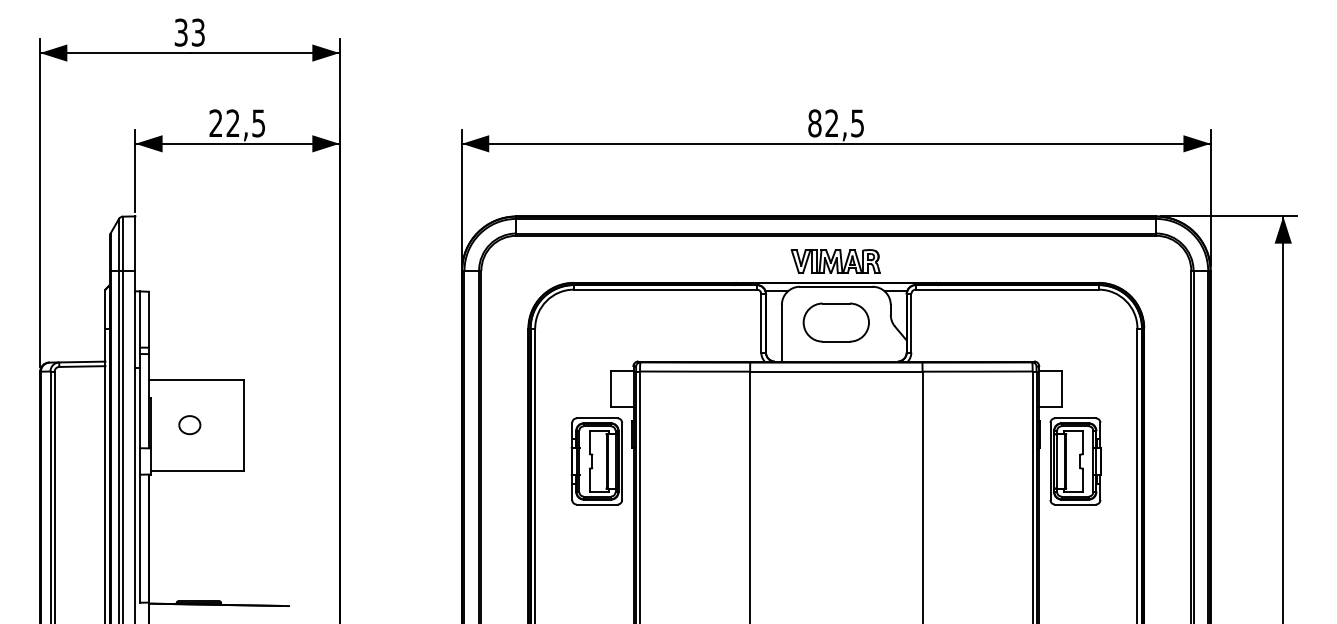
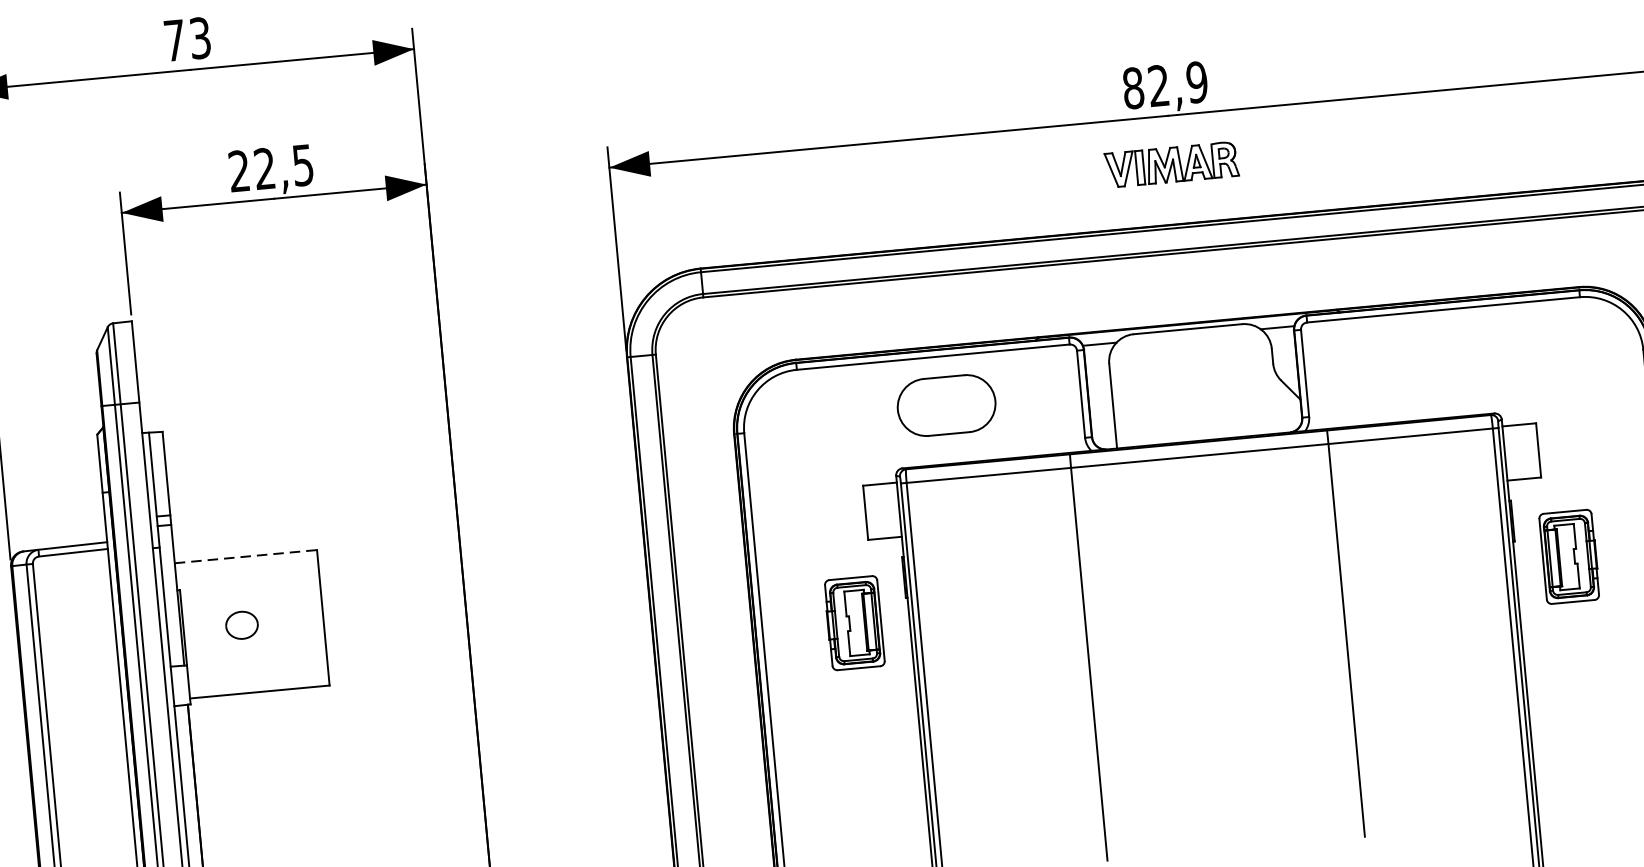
text: (180, 32) -> (173, 40), 33 -> 73
text: (857, 123) -> (1197, 82), 82,5 -> 82,9
part: (835, 261) -> (1171, 164), moved
part: (835, 322) -> (945, 405), moved
line: (196, 379) -> (245, 556), solid -> dashed
part: (596, 461) -> (854, 623), size x0.7
part: (1075, 461) -> (1569, 556), size x0.7

